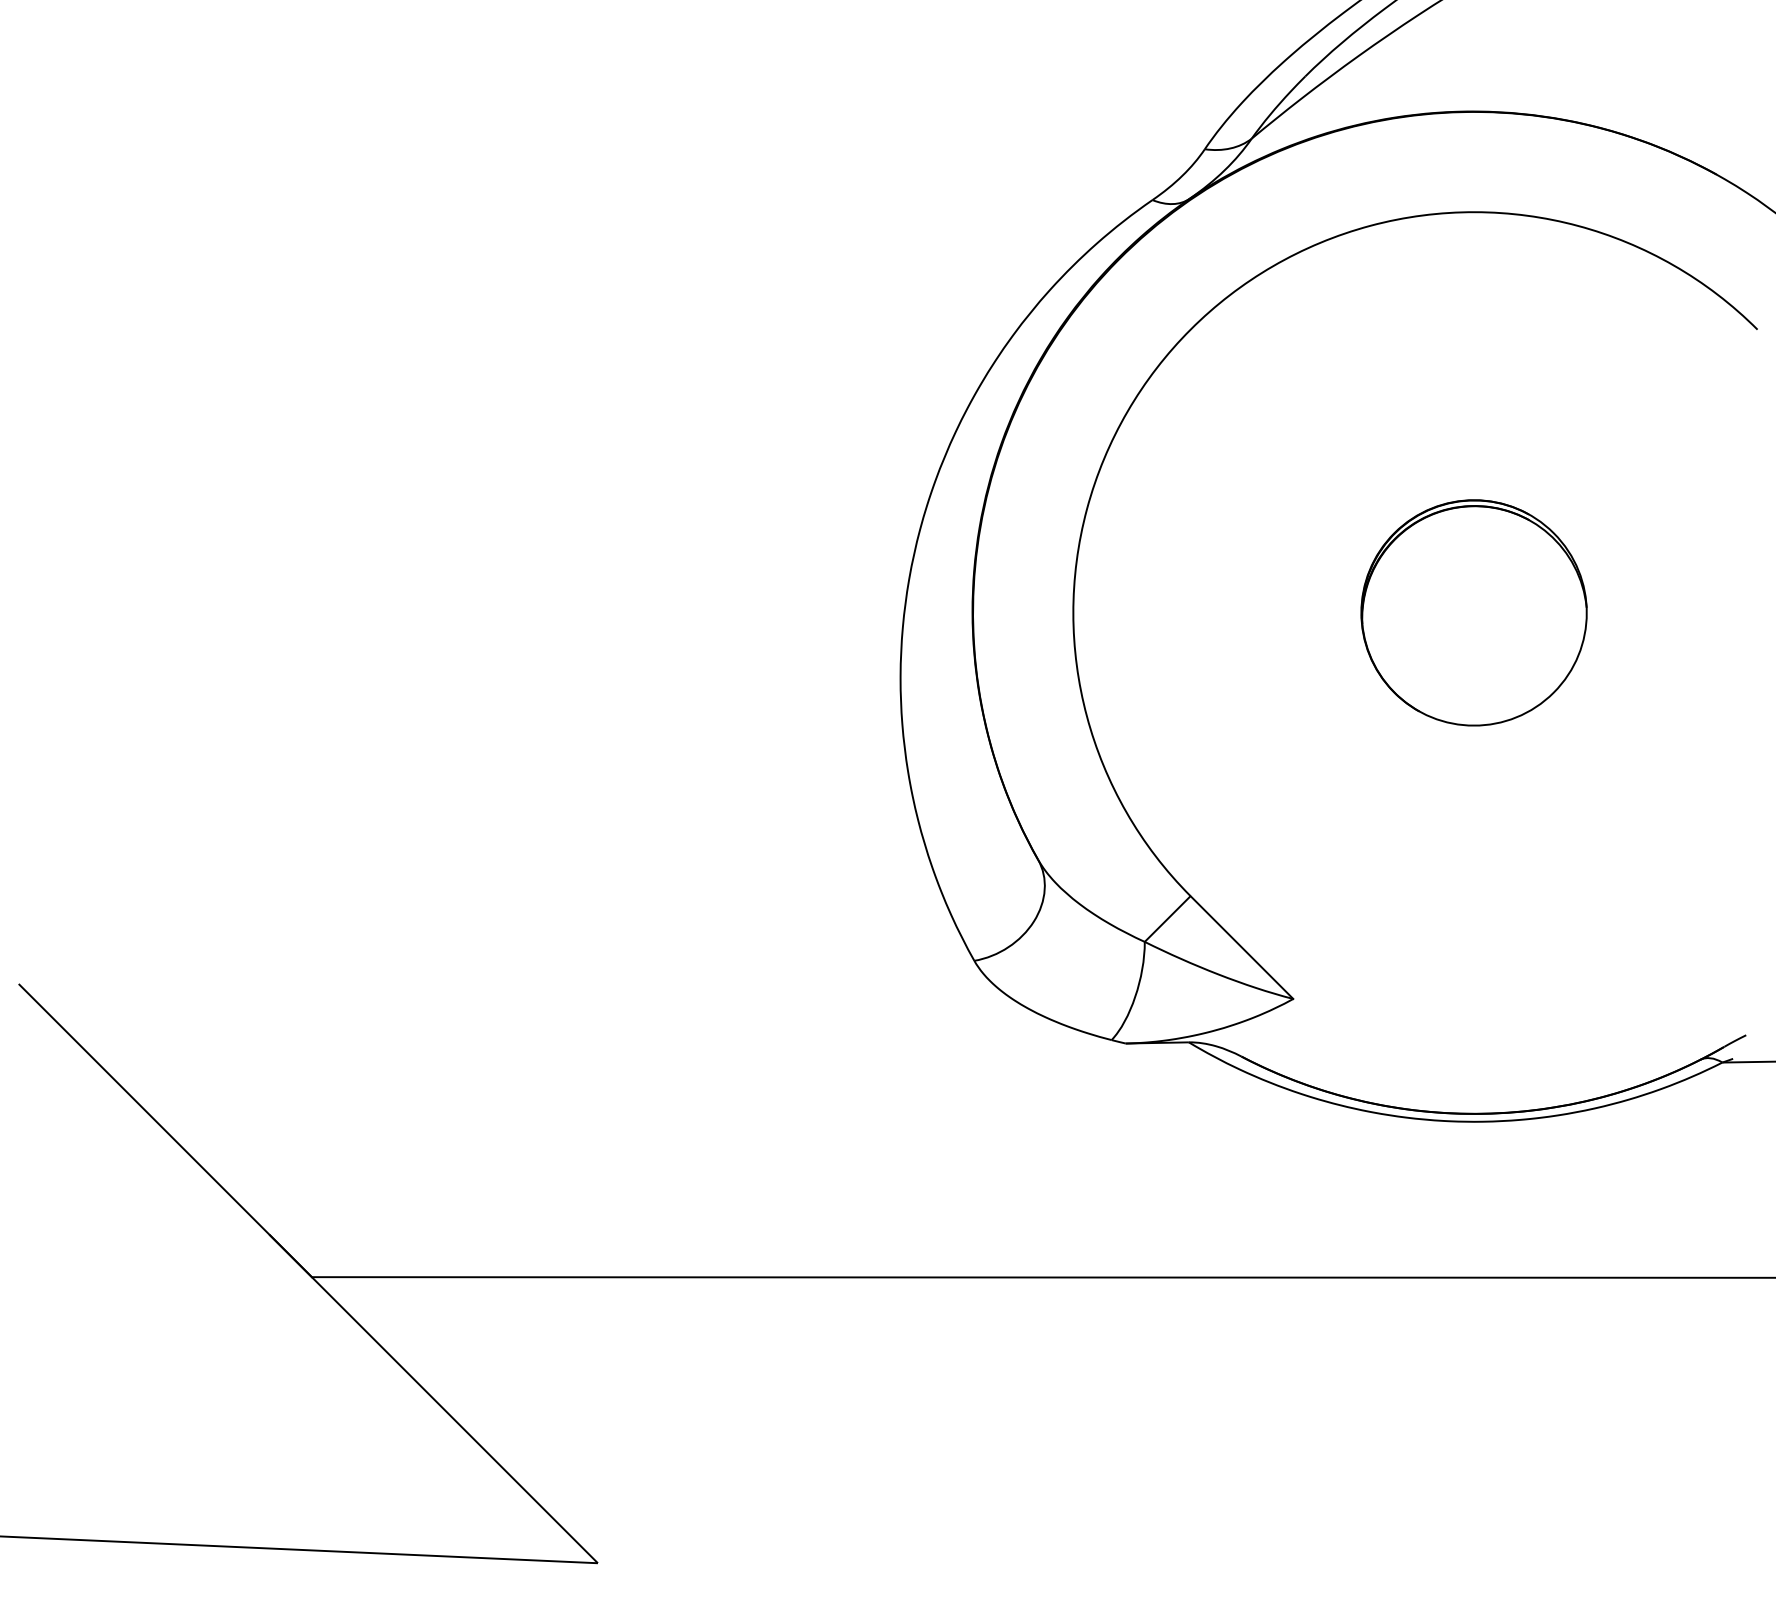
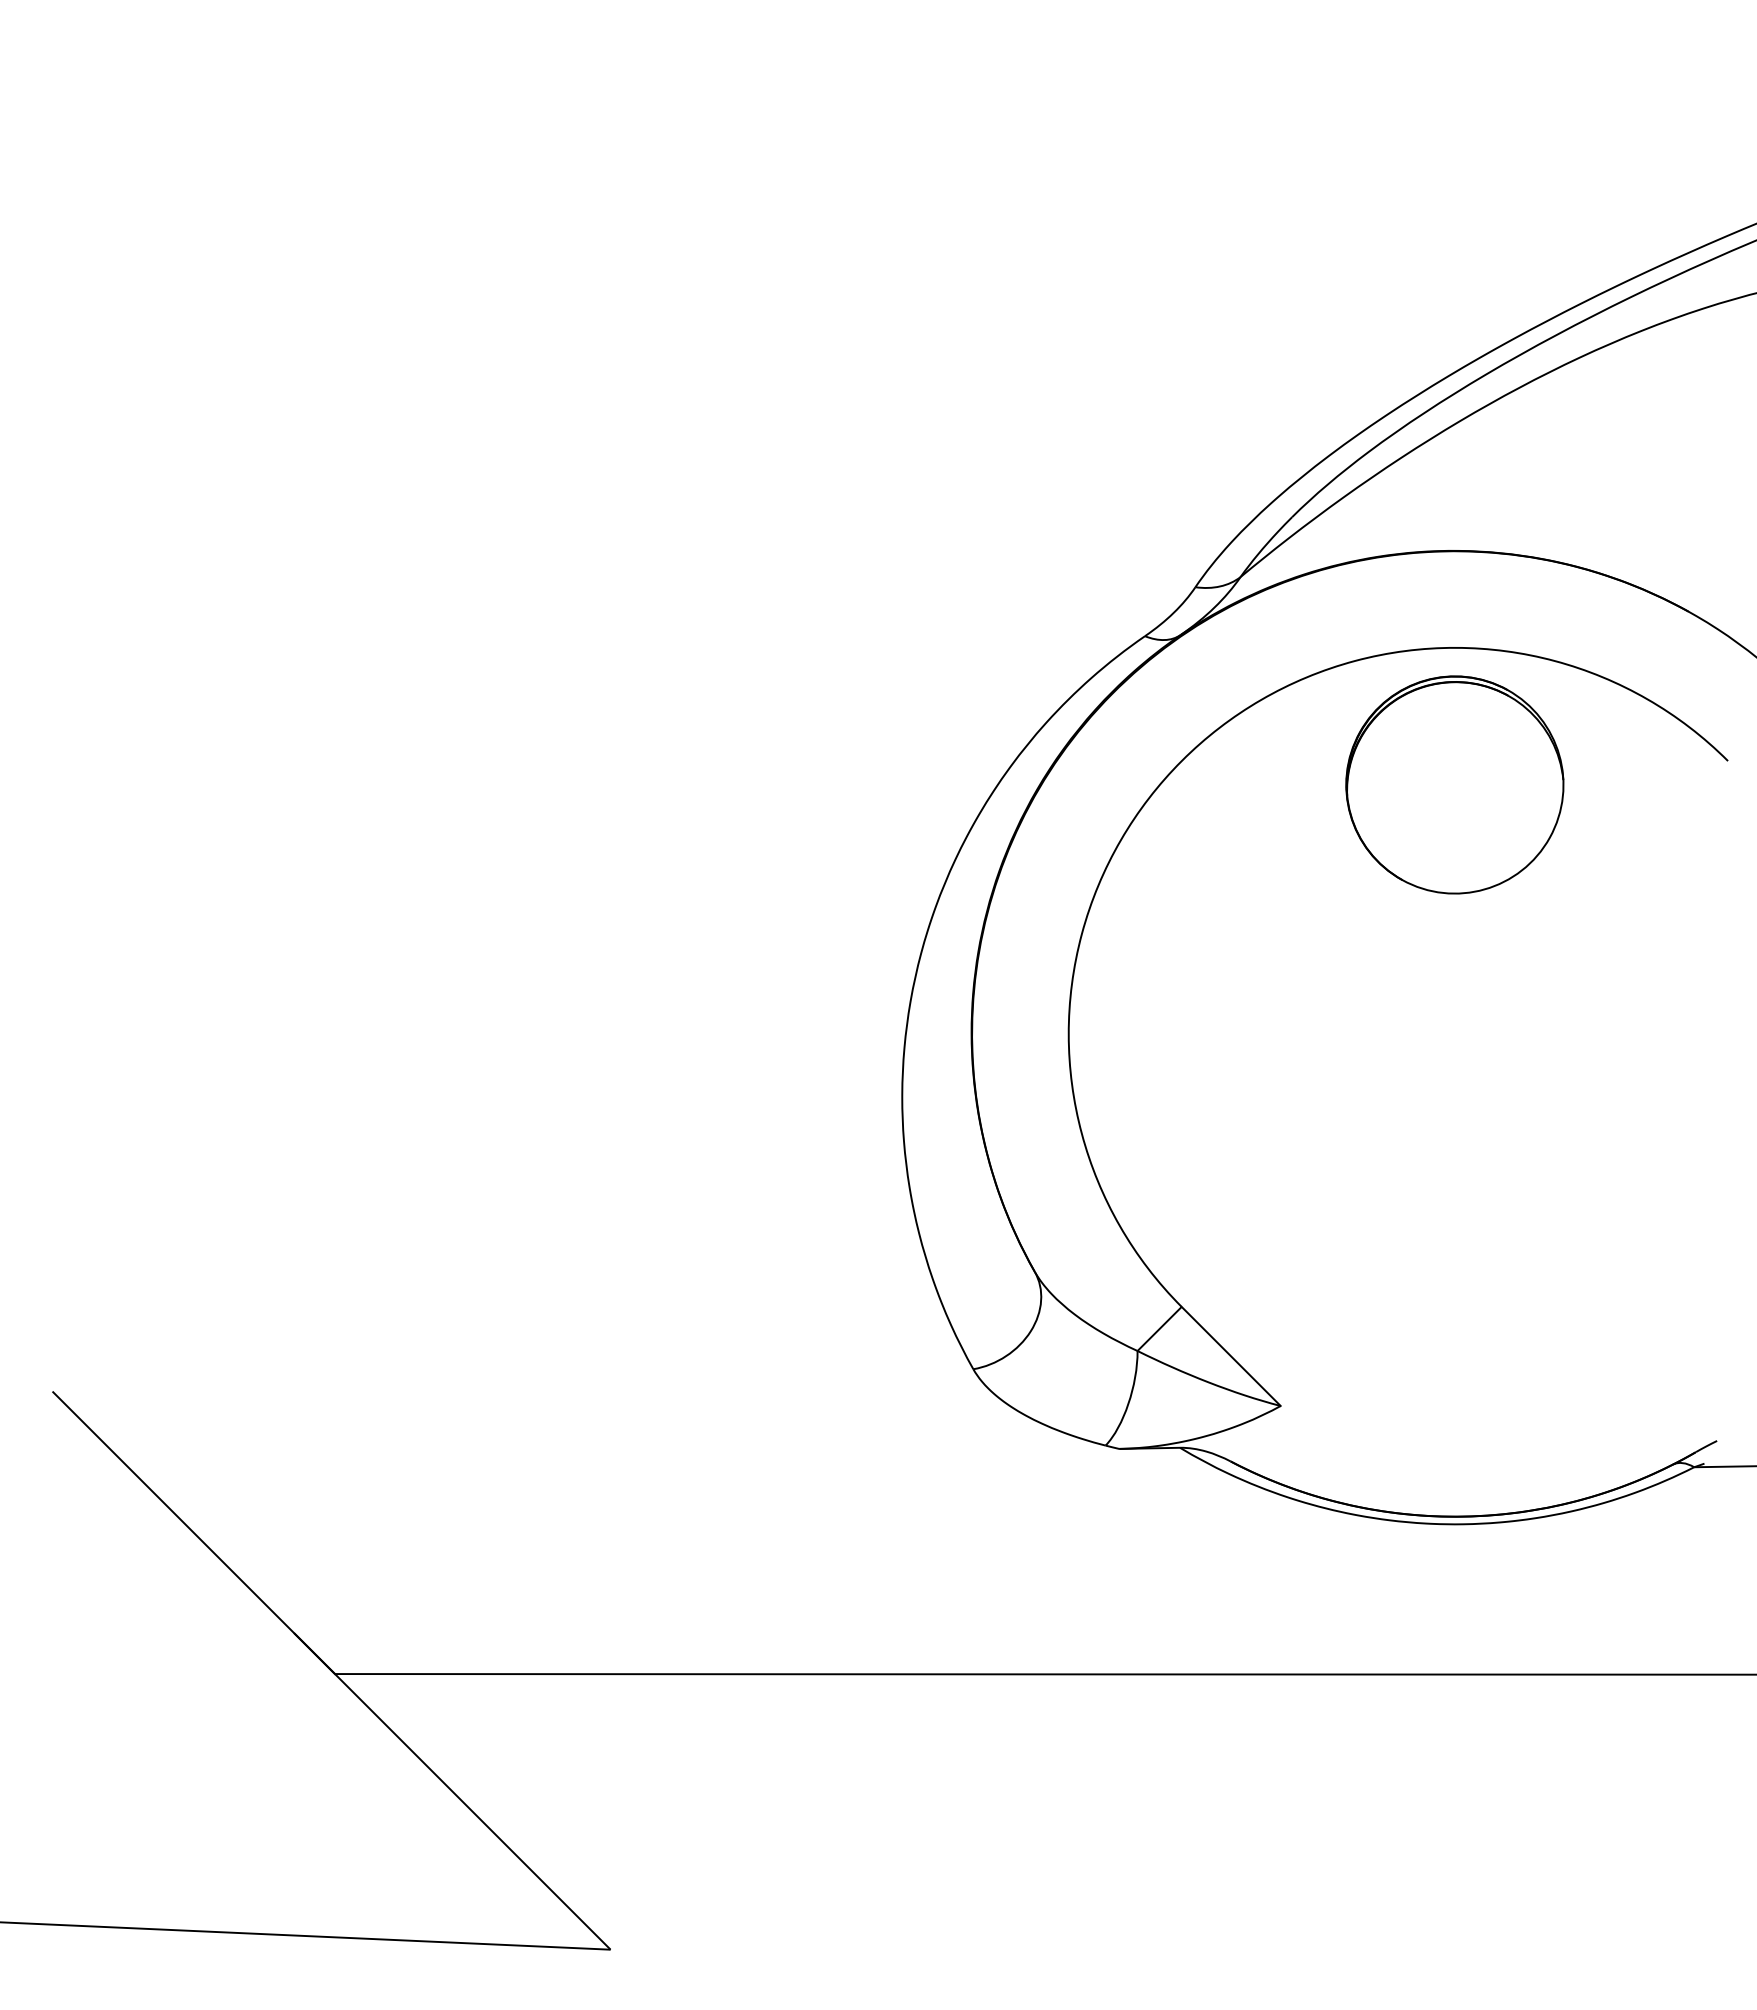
part: (1473, 612) -> (1454, 784), moved

